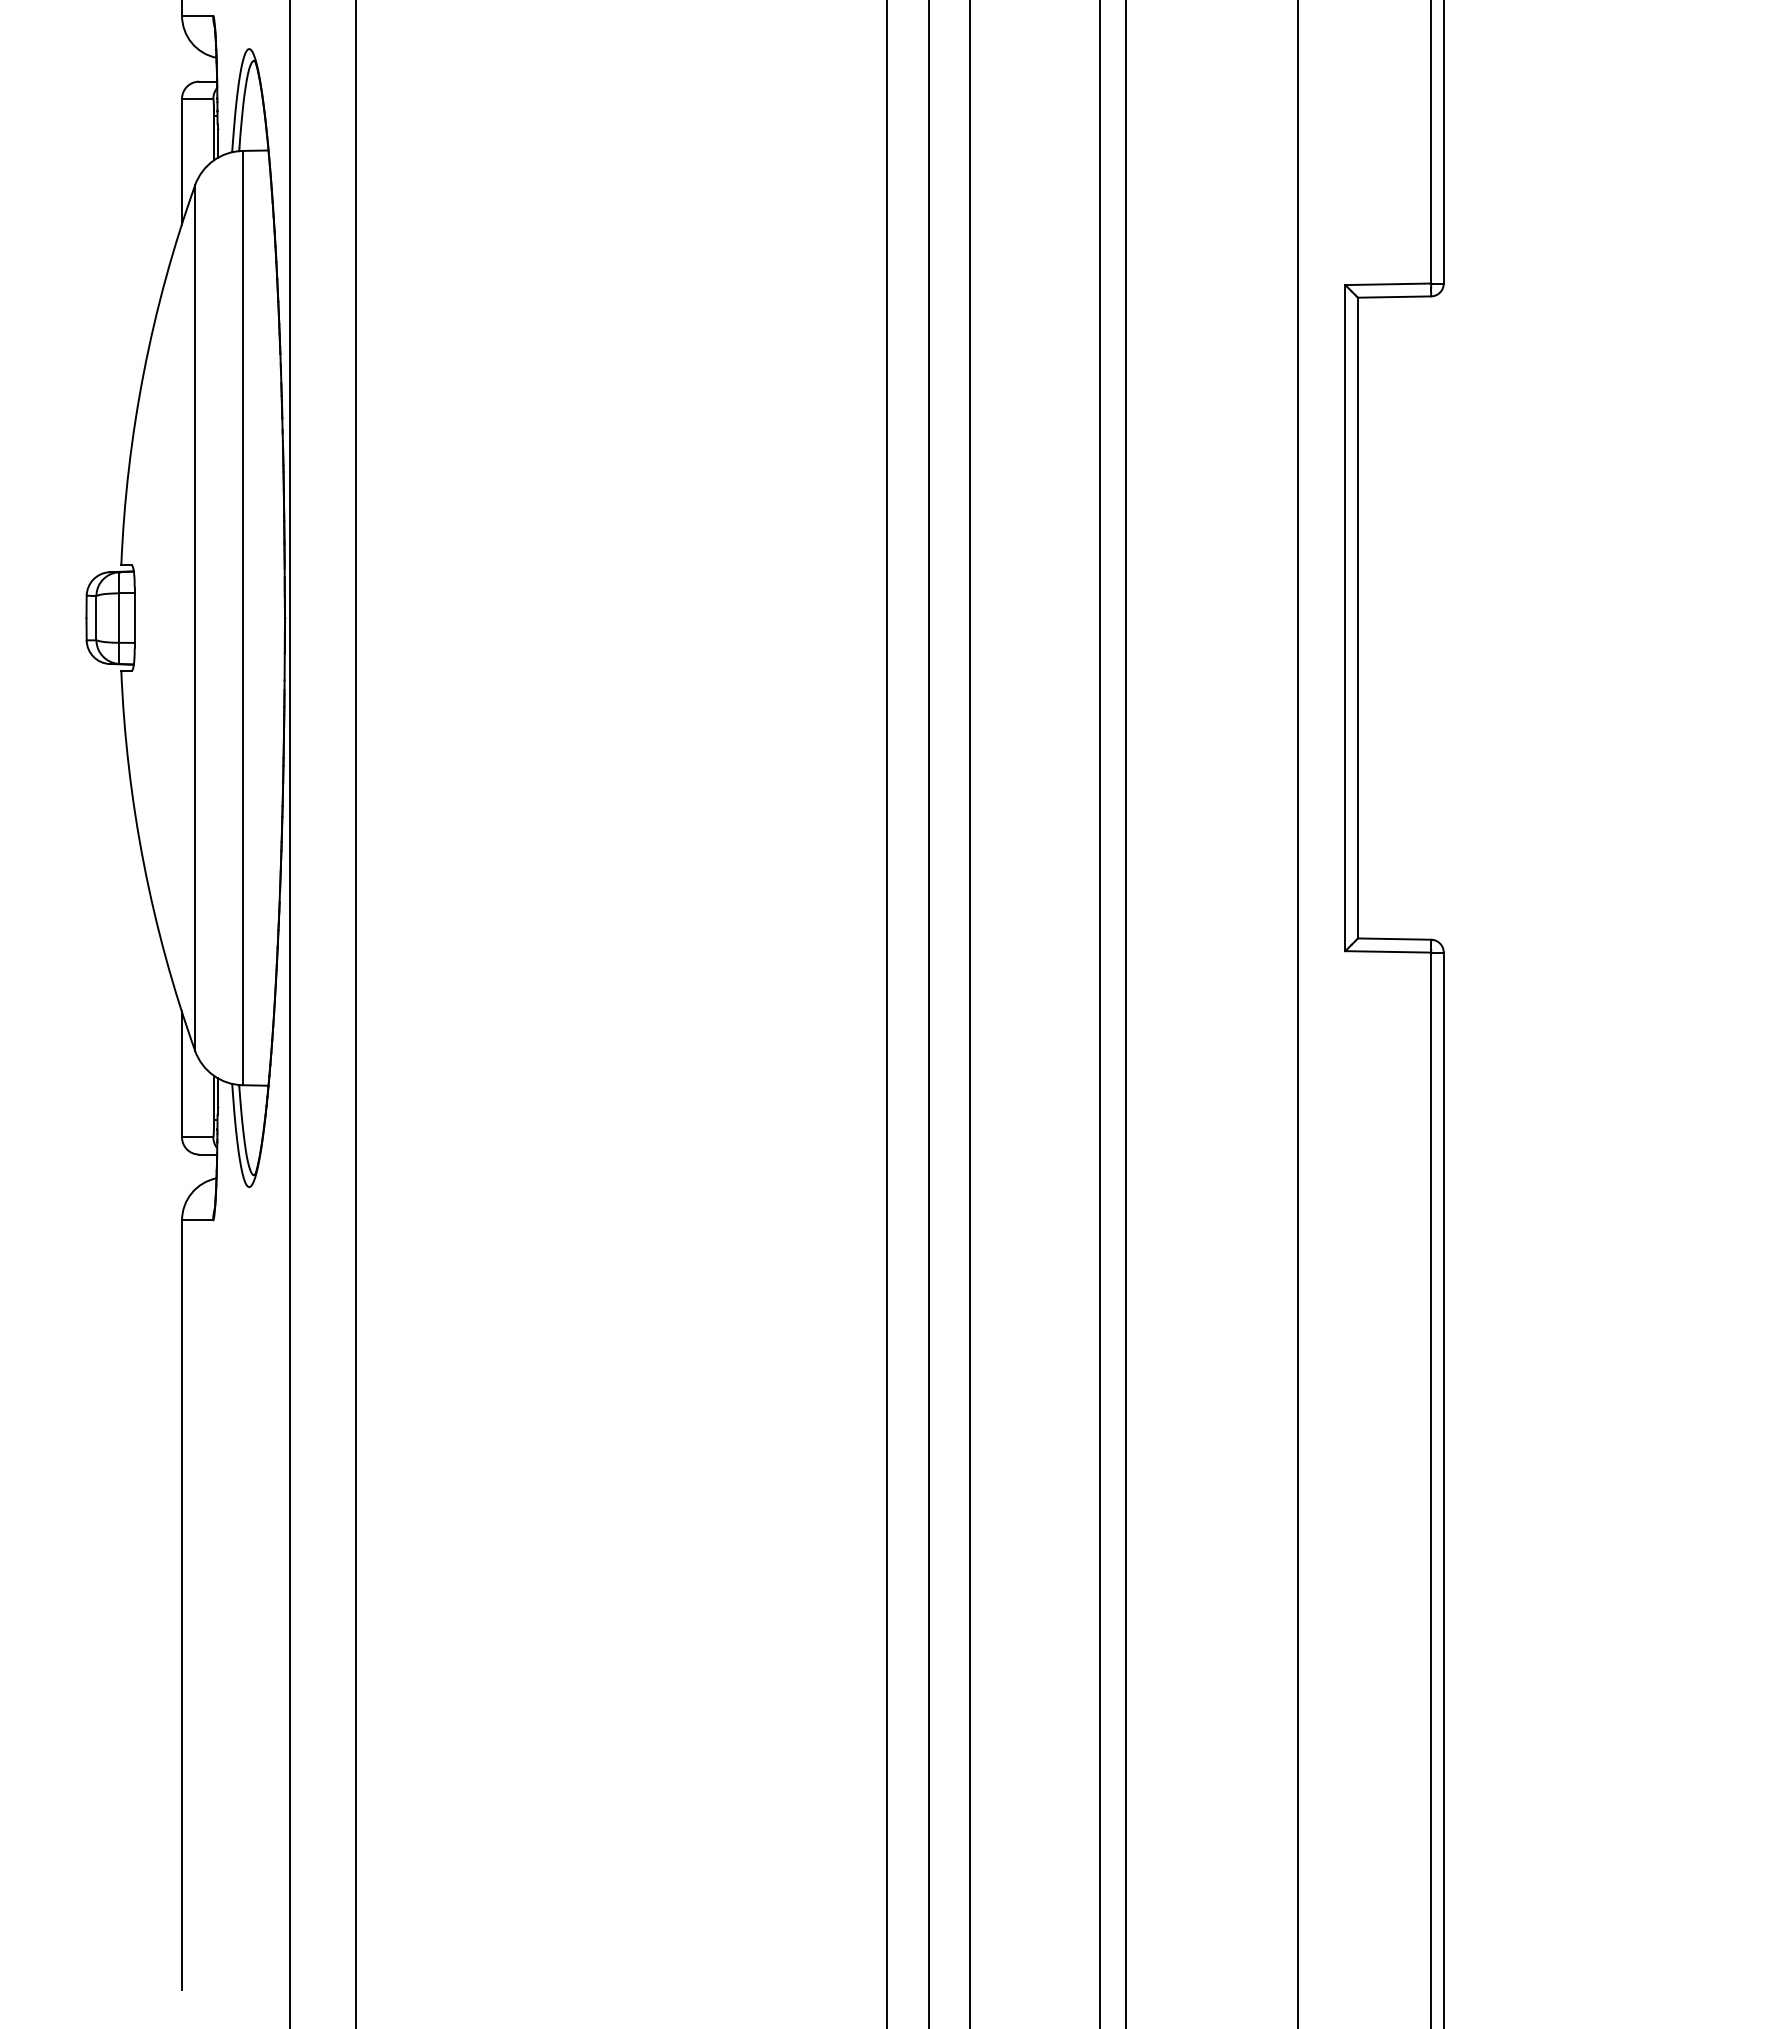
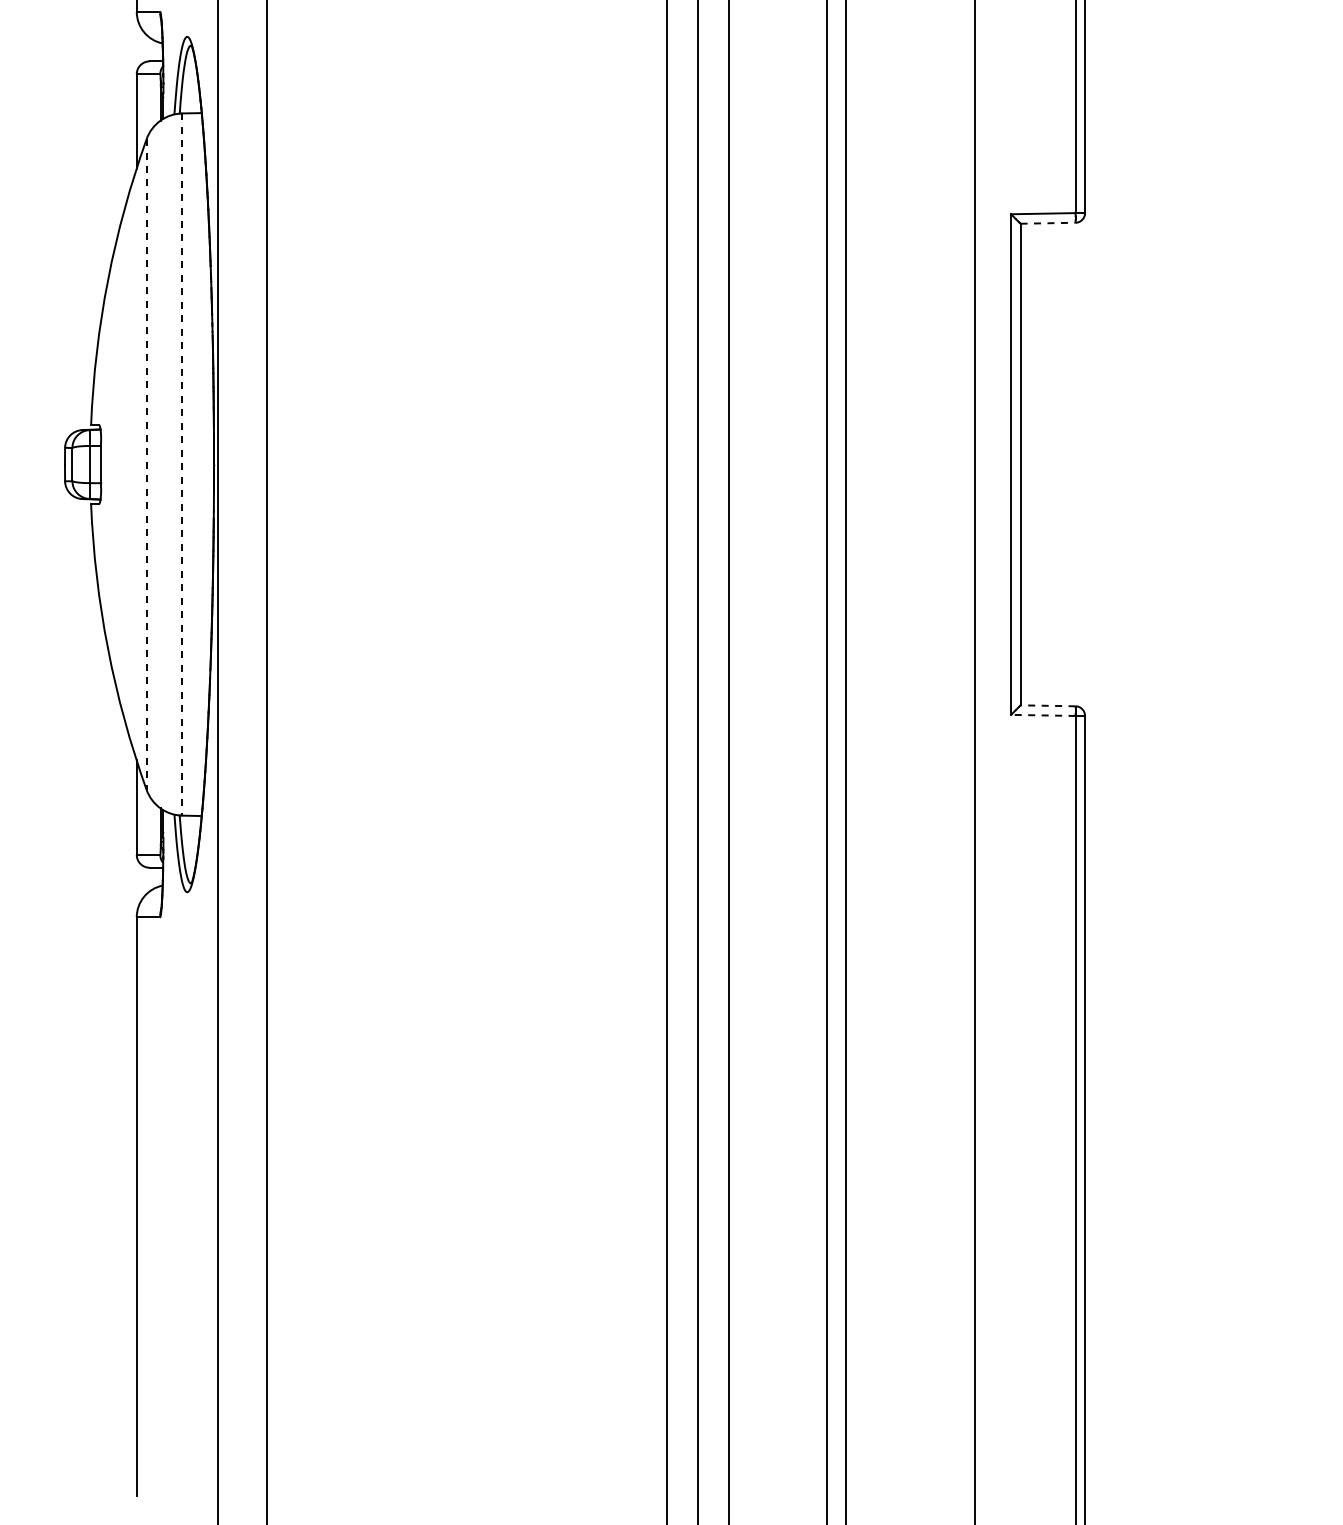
line: (1395, 297) -> (1048, 223), solid -> dashed
line: (194, 619) -> (146, 465), solid -> dashed
line: (242, 619) -> (182, 465), solid -> dashed
line: (1393, 938) -> (1047, 705), solid -> dashed
line: (1387, 951) -> (1042, 715), solid -> dashed

